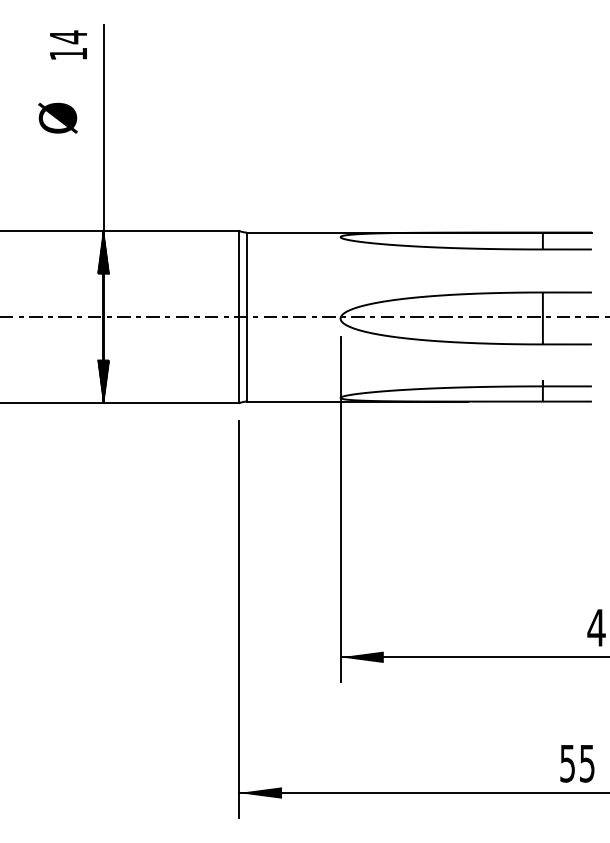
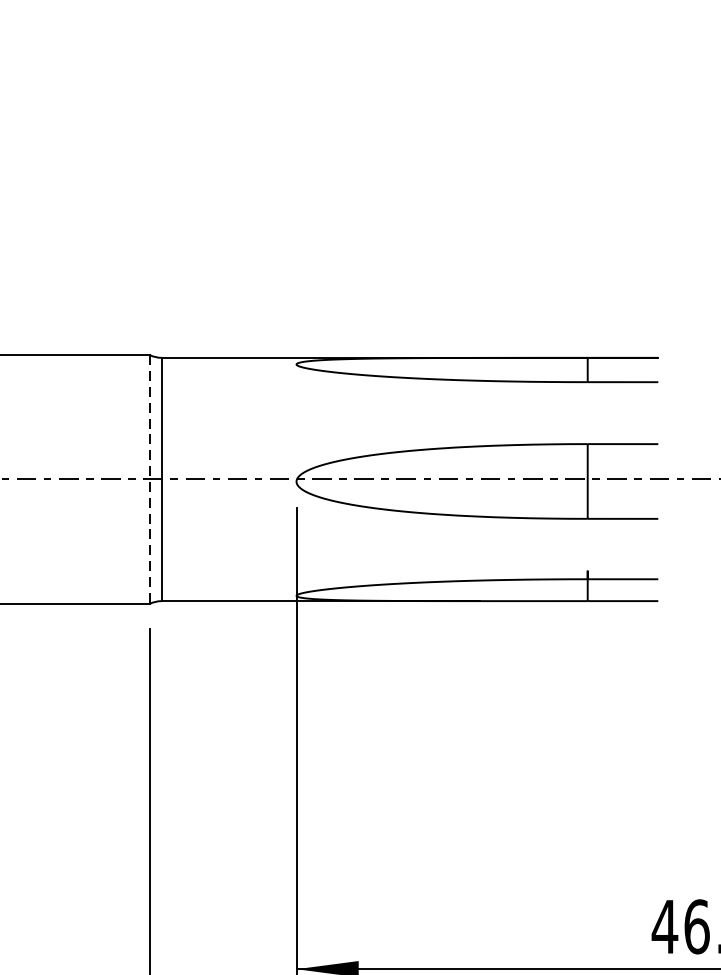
line: (238, 317) -> (149, 480), solid -> dashed

